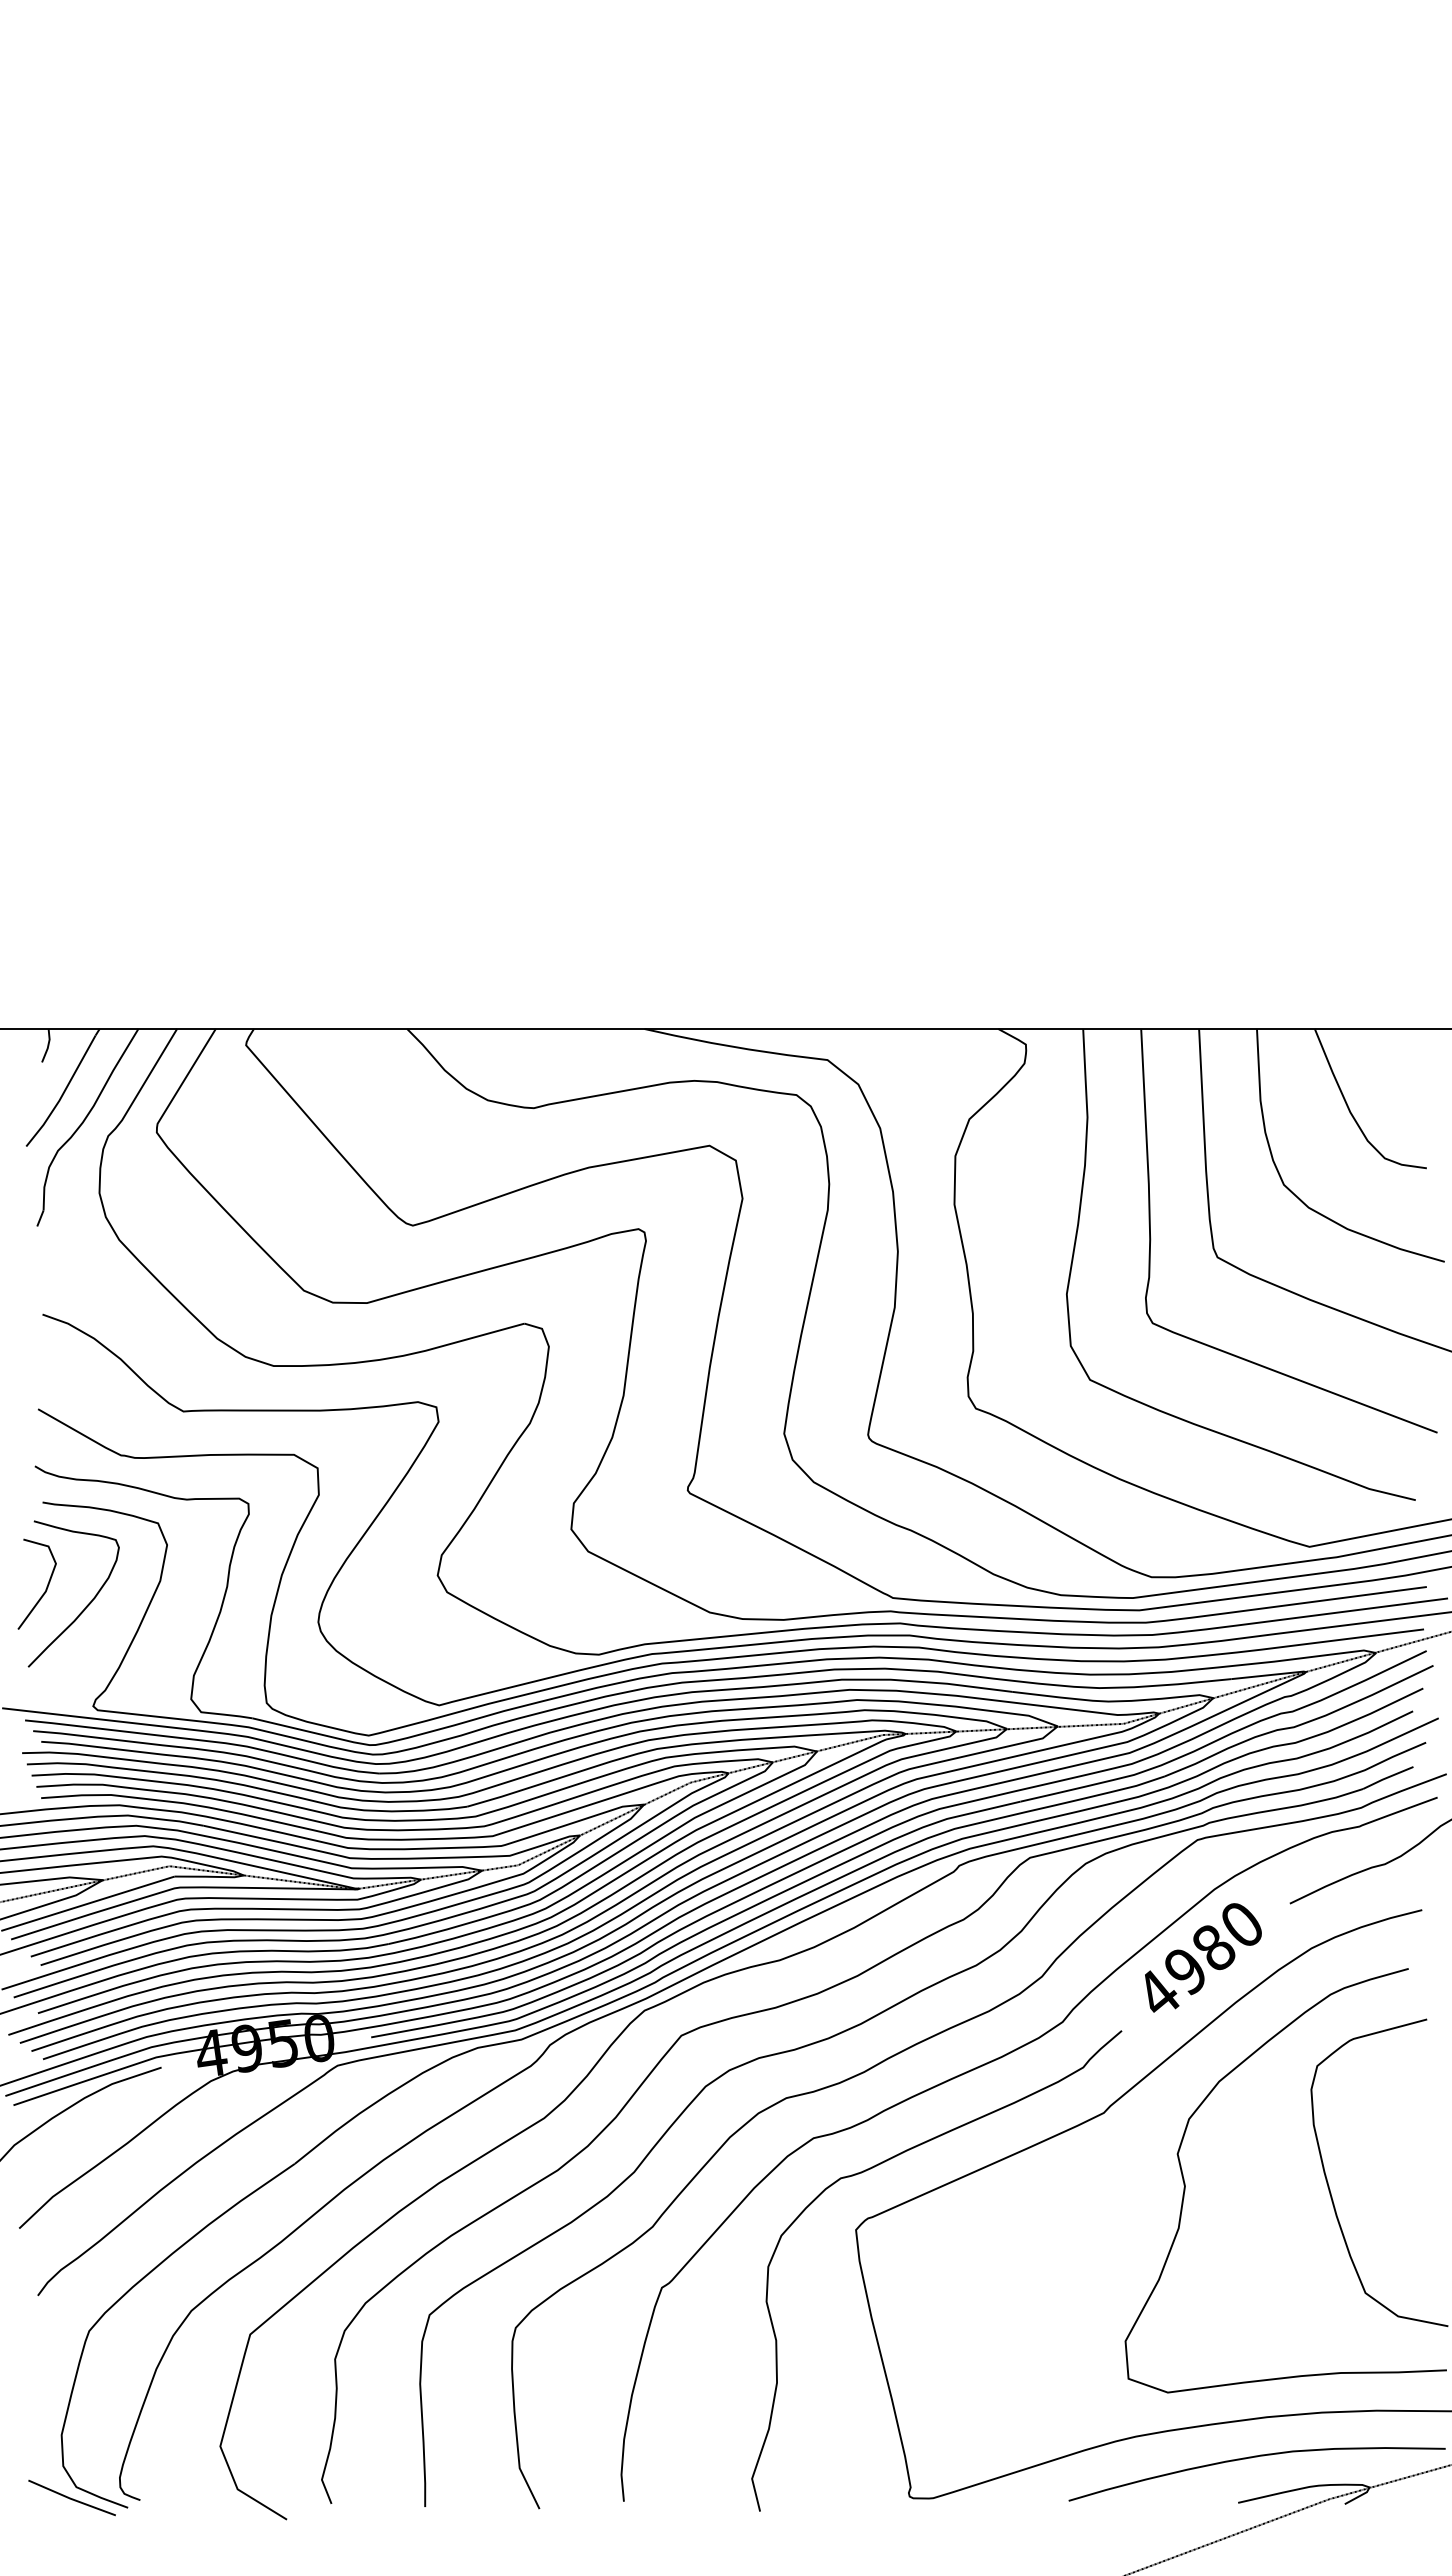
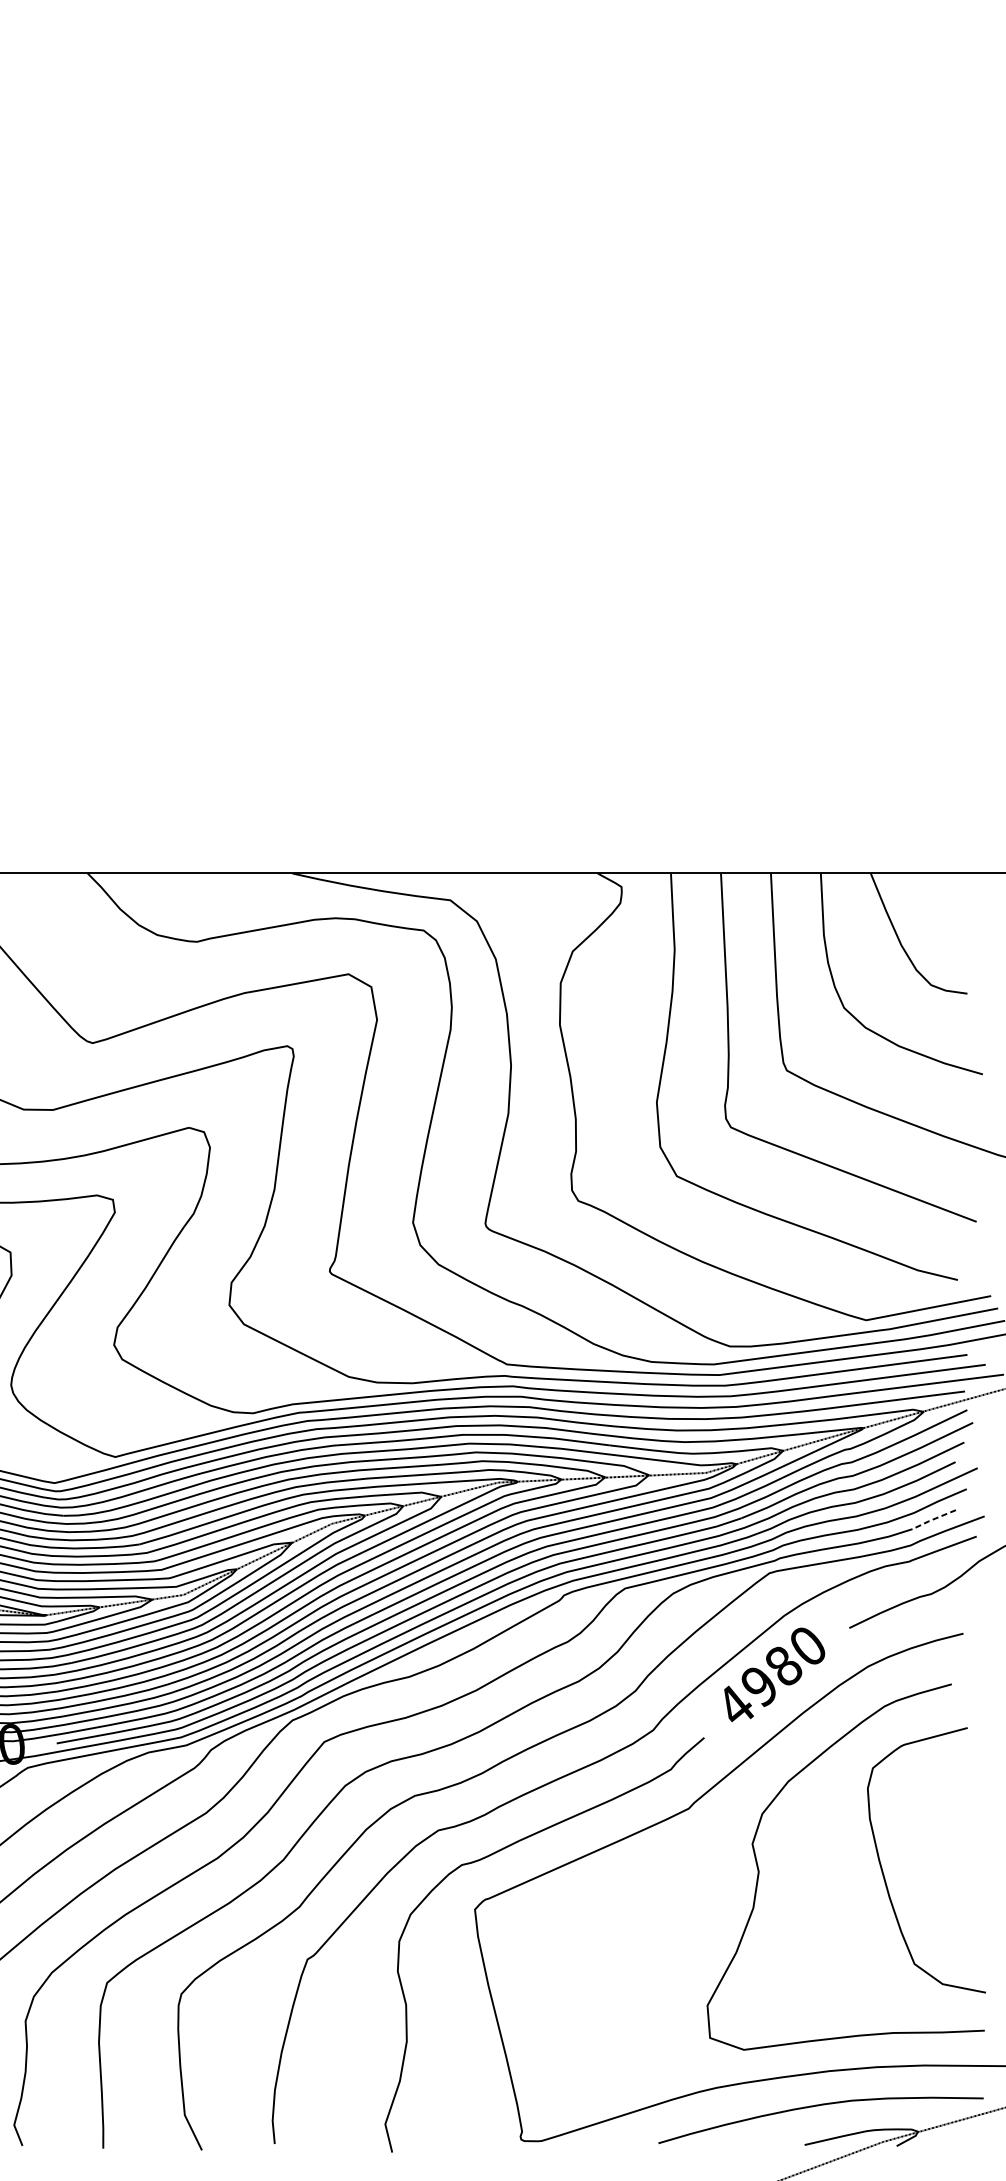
line: (1387, 1777) -> (933, 1519), solid -> dashed

